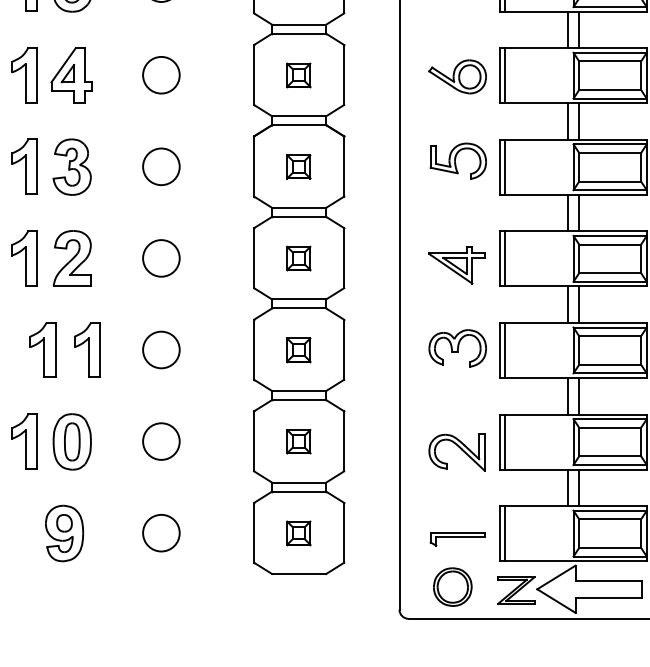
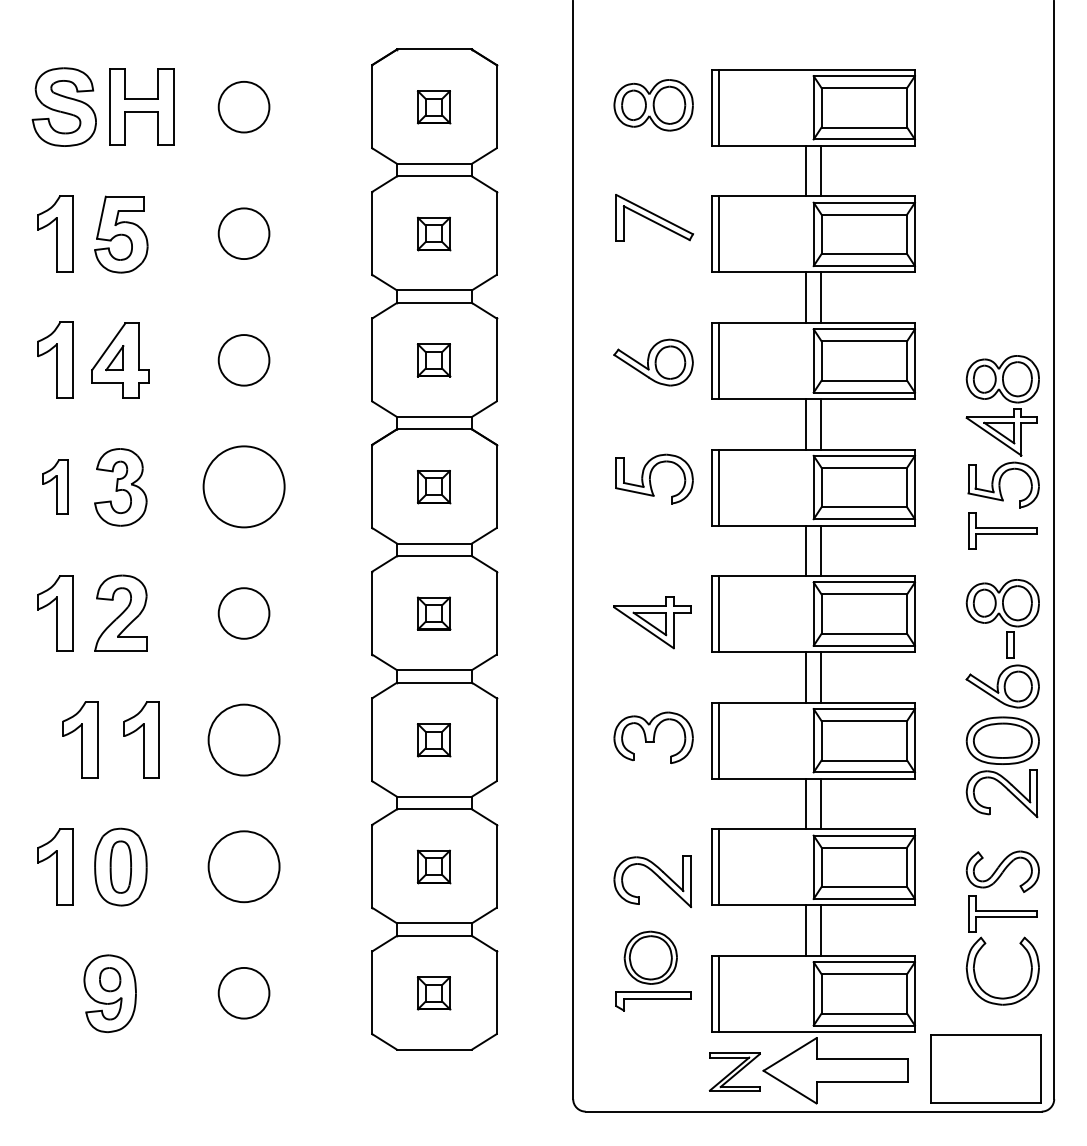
part: (24, 166) -> (55, 486), size x0.7
circle: (160, 166) -> (243, 486), size x1.6
circle: (160, 349) -> (243, 739), size x1.4
circle: (160, 441) -> (243, 866), size x1.4
part: (452, 586) -> (650, 957), moved

